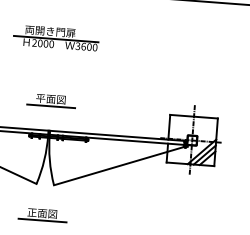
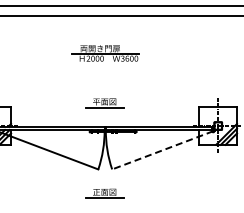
line: (119, 166) -> (162, 150), solid -> dashed

